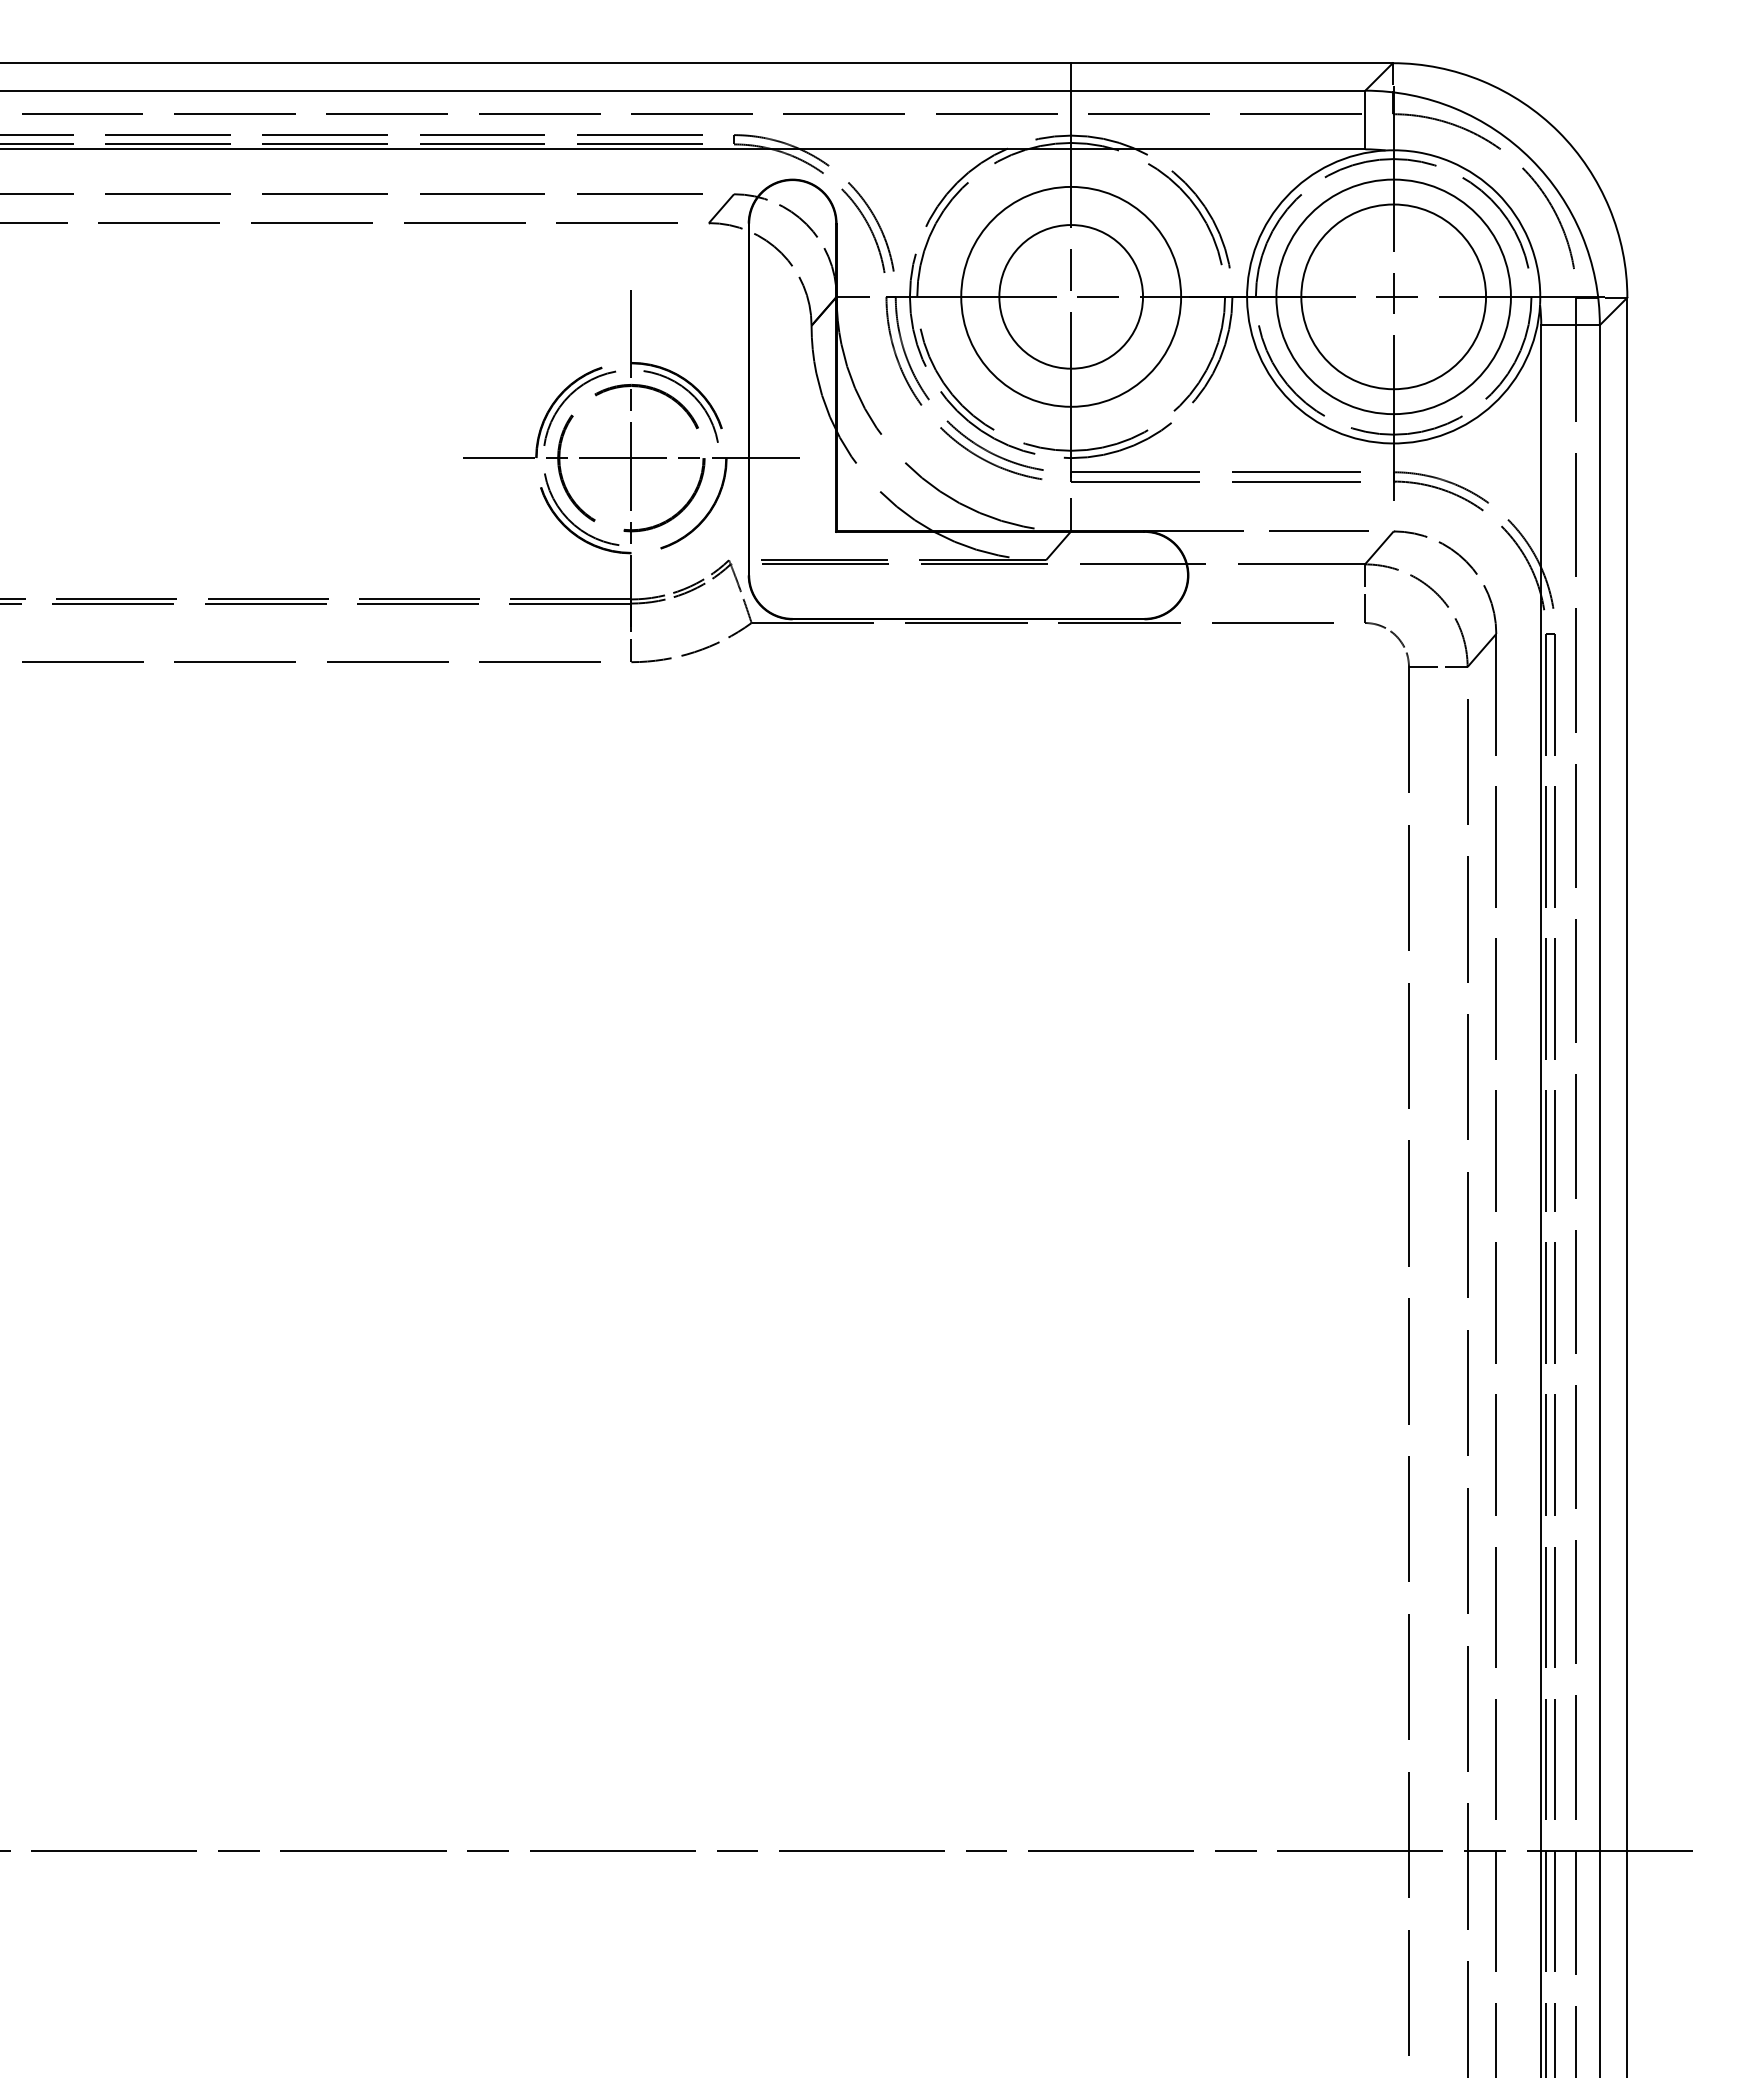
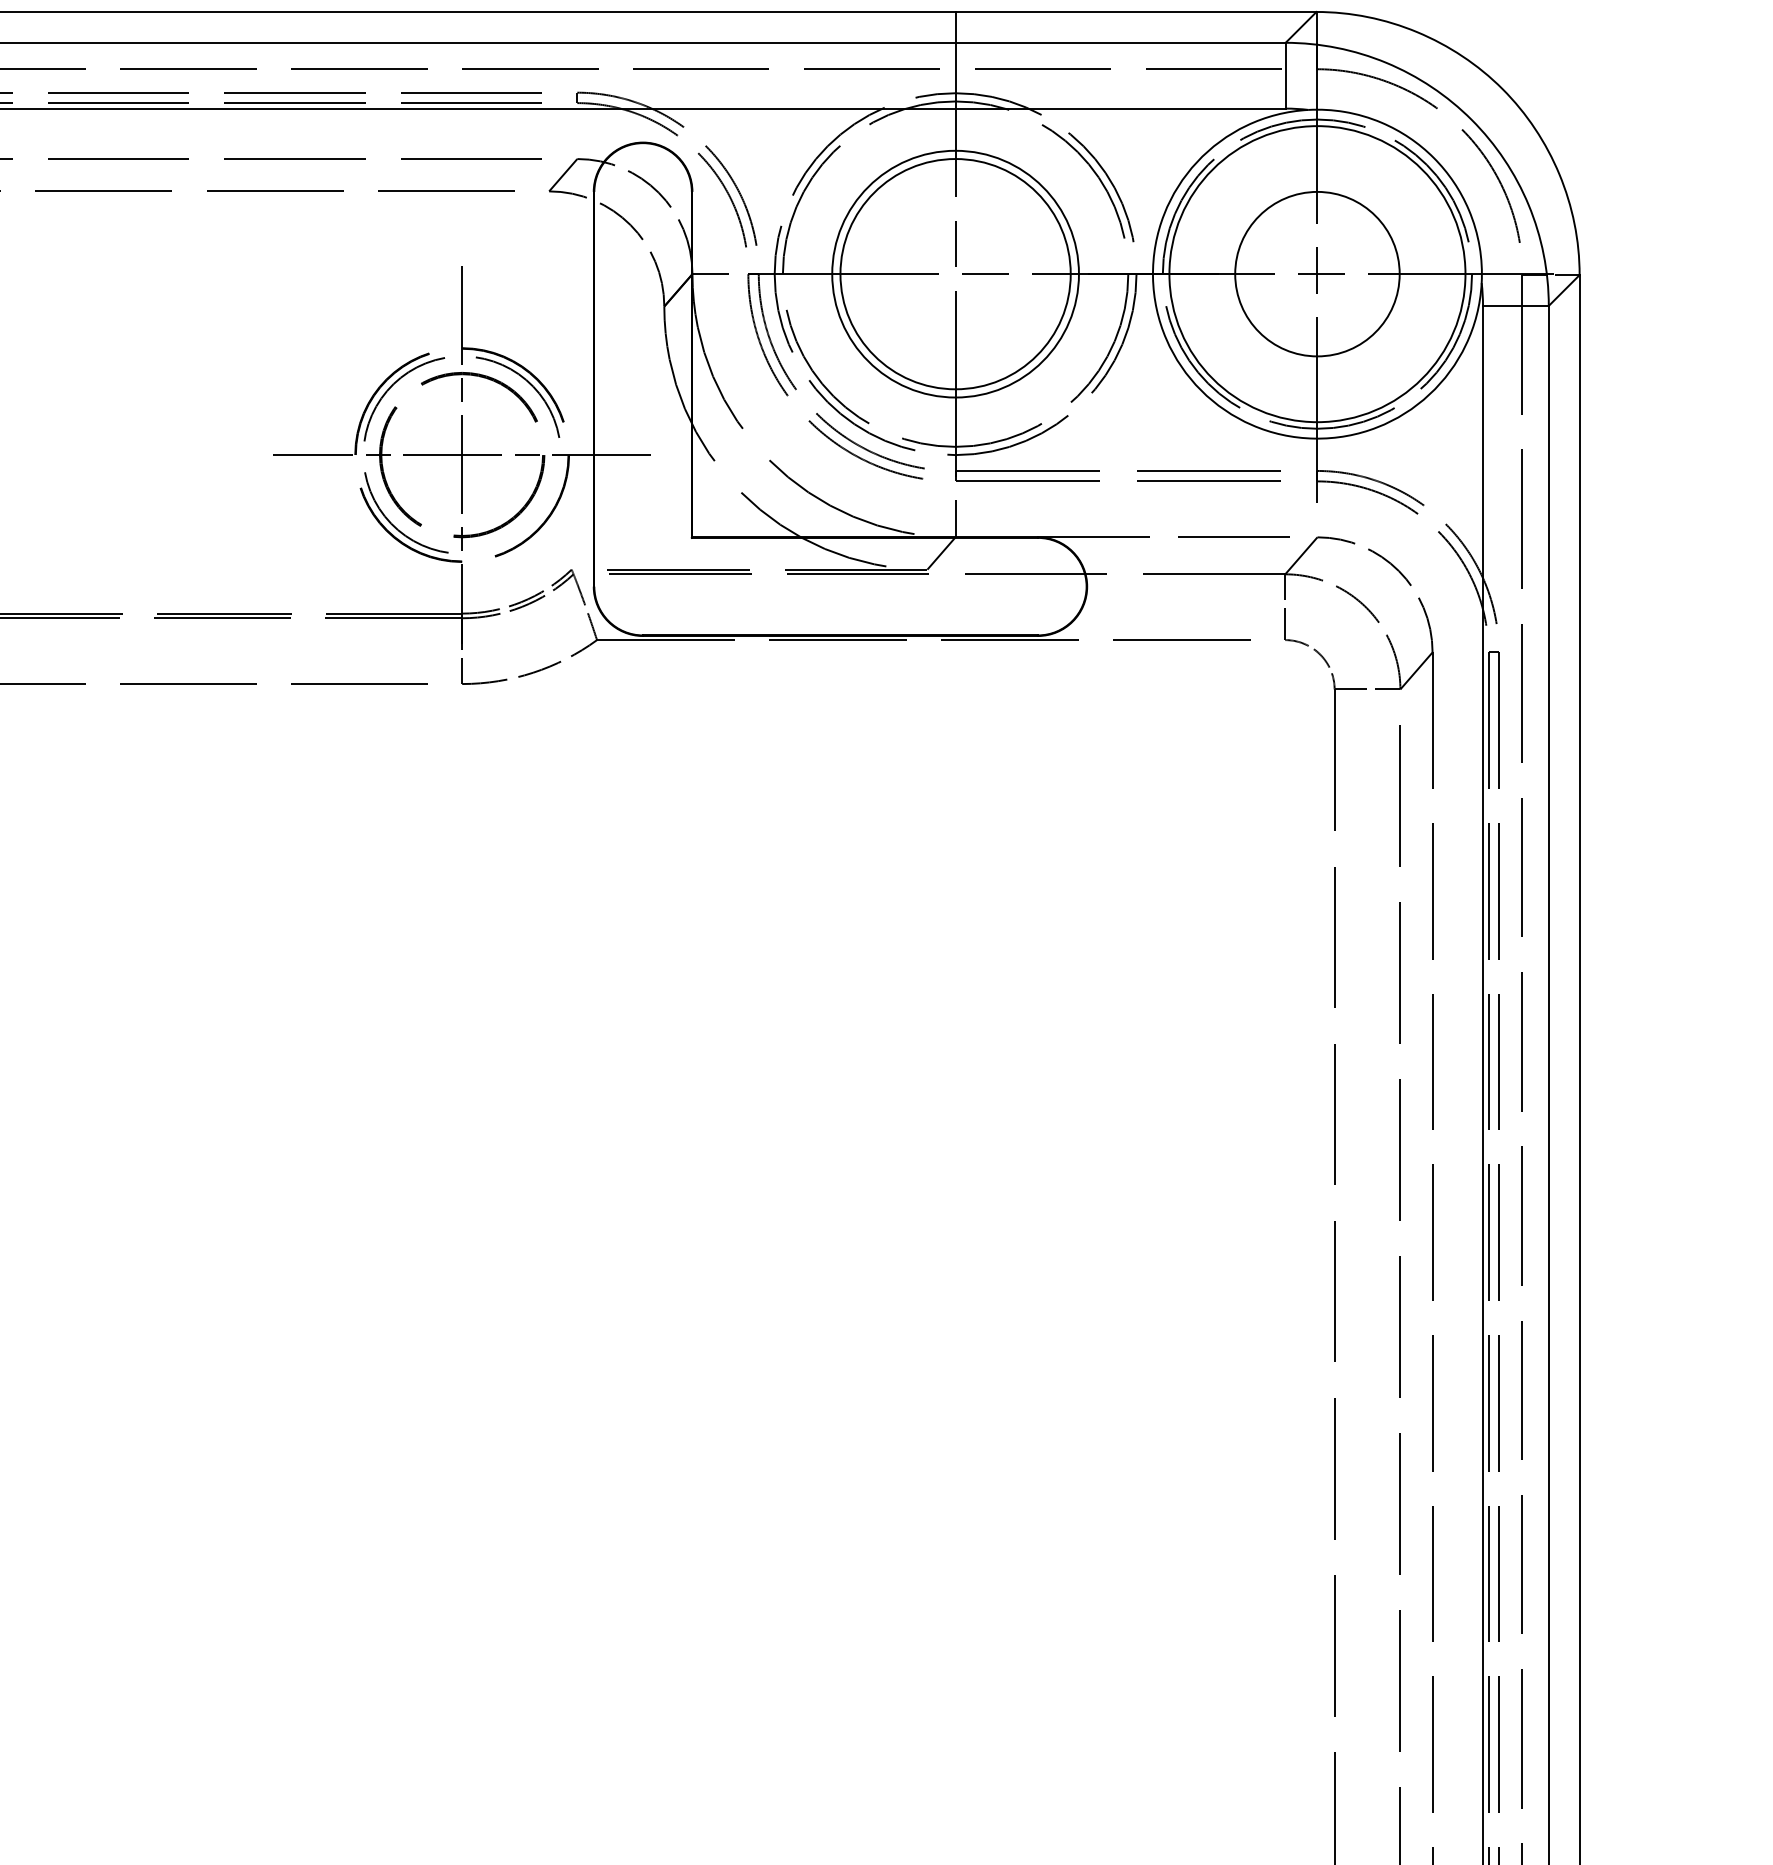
circle: (1070, 296) -> (954, 273), size x1.43
circle: (1393, 296) -> (1317, 273), size x0.62
circle: (1393, 296) -> (1317, 273), size x1.43

